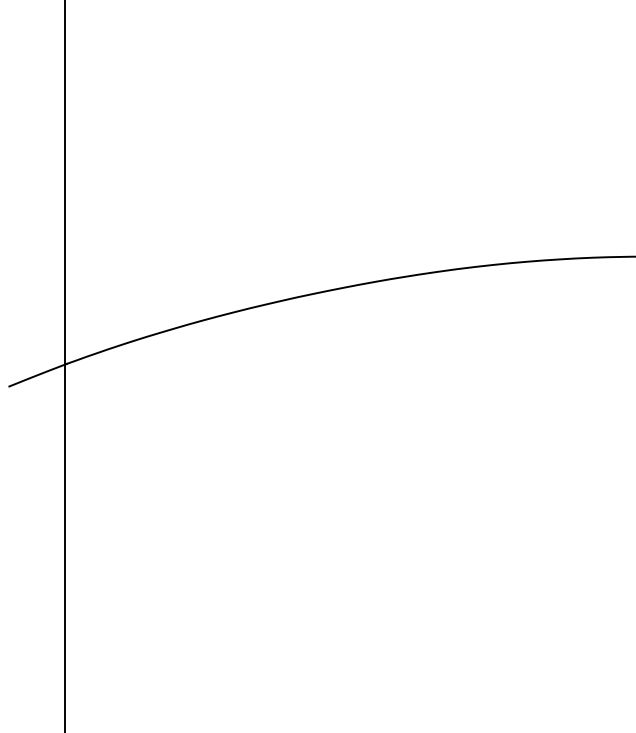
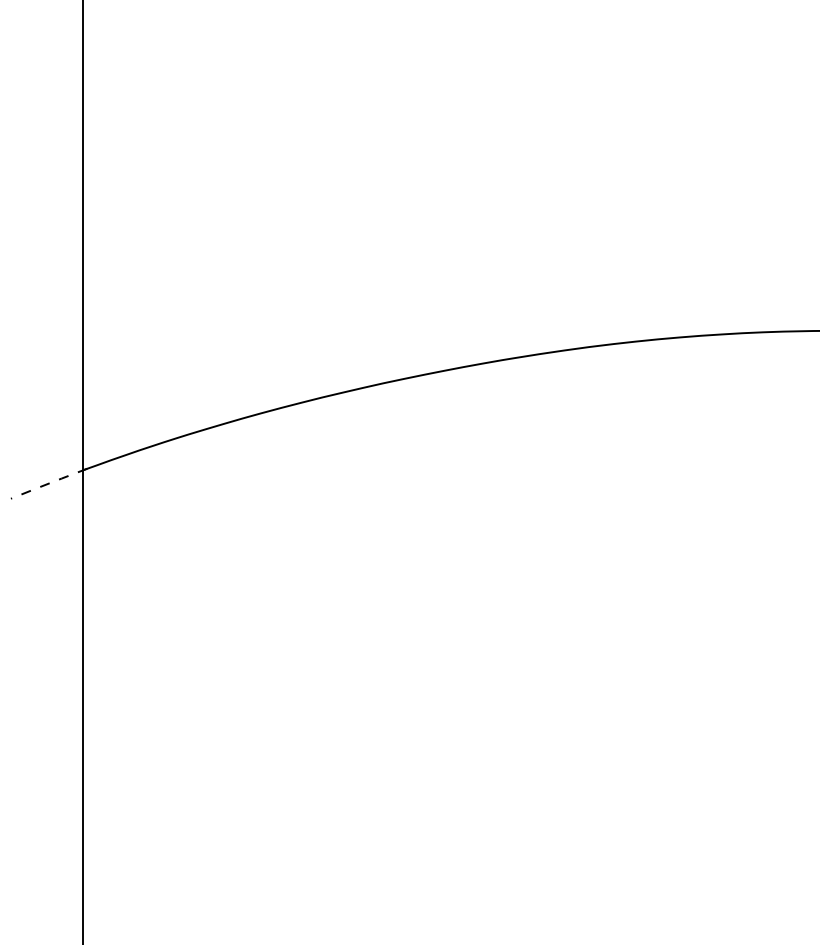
line: (38, 375) -> (49, 484), solid -> dashed

